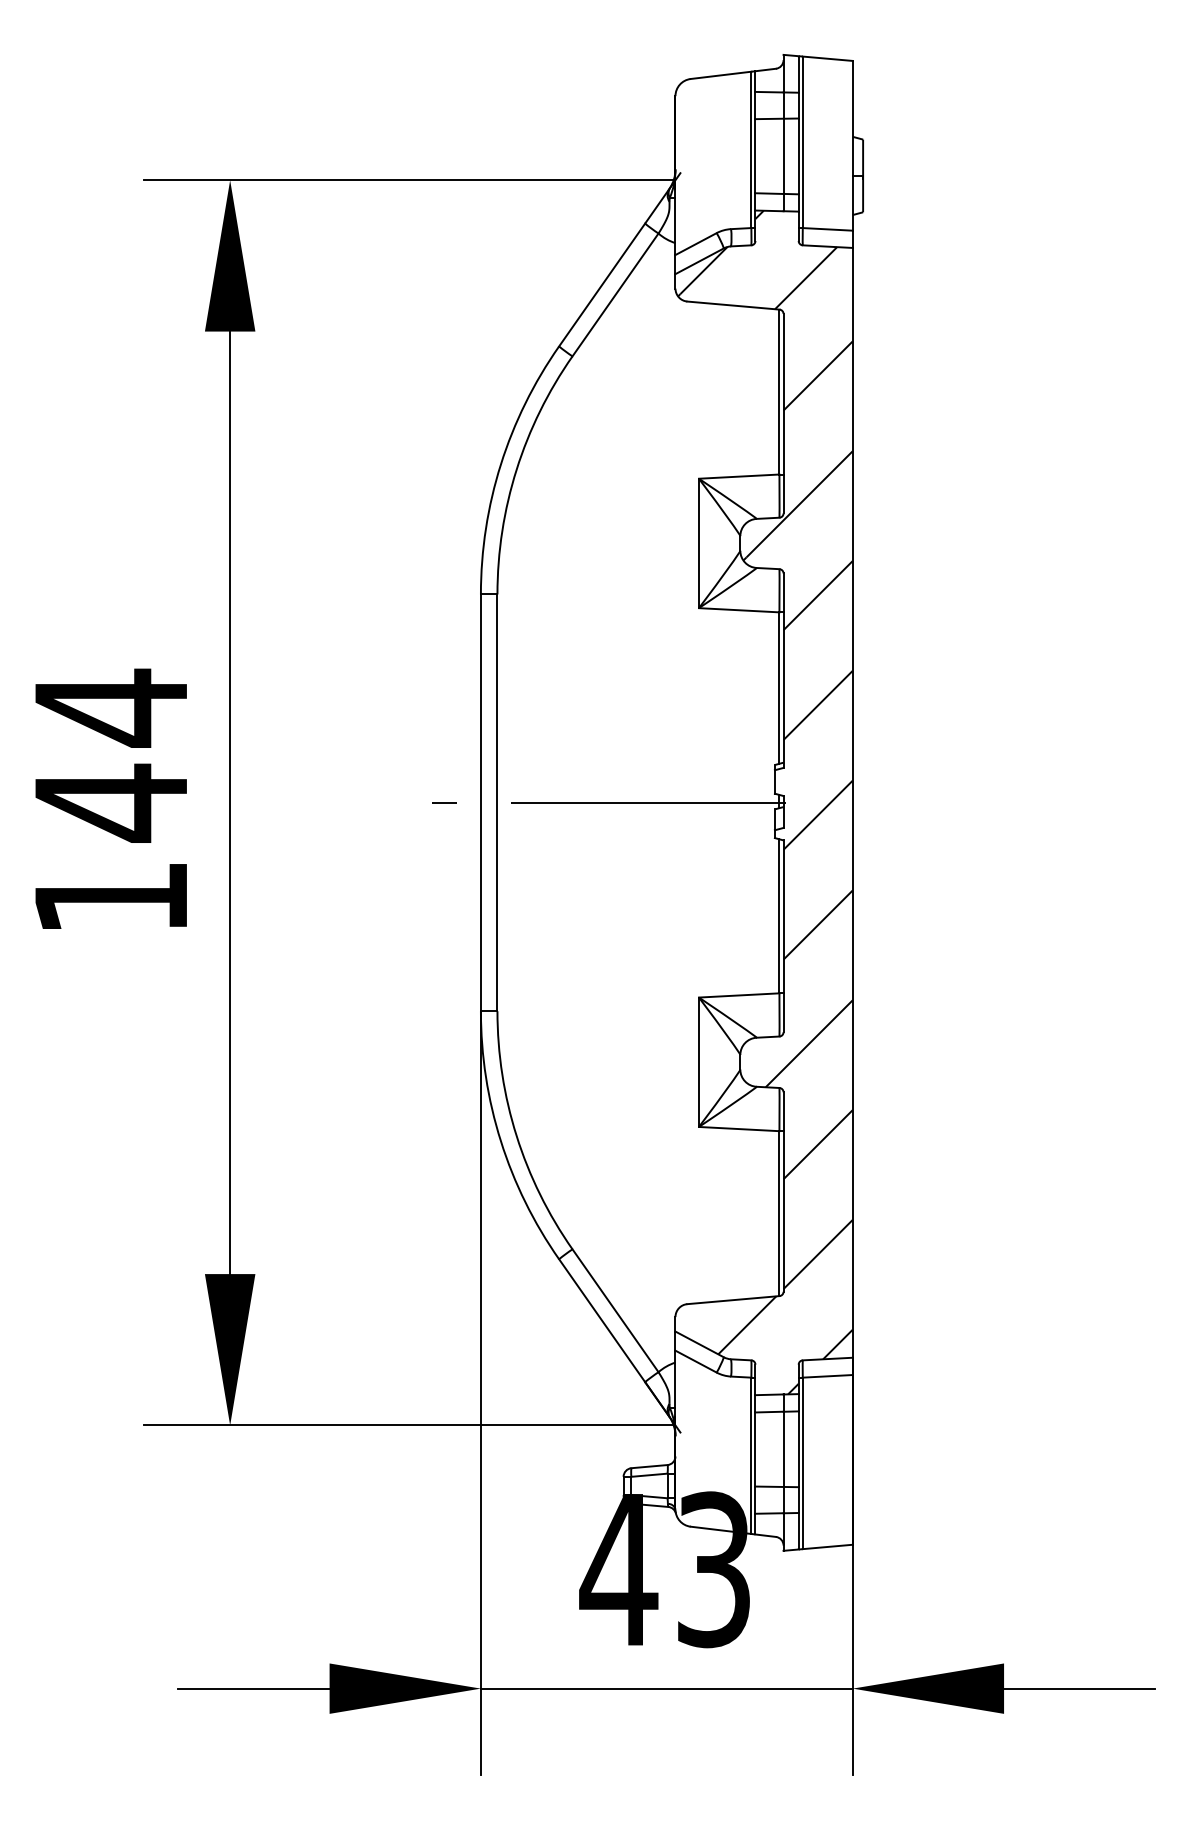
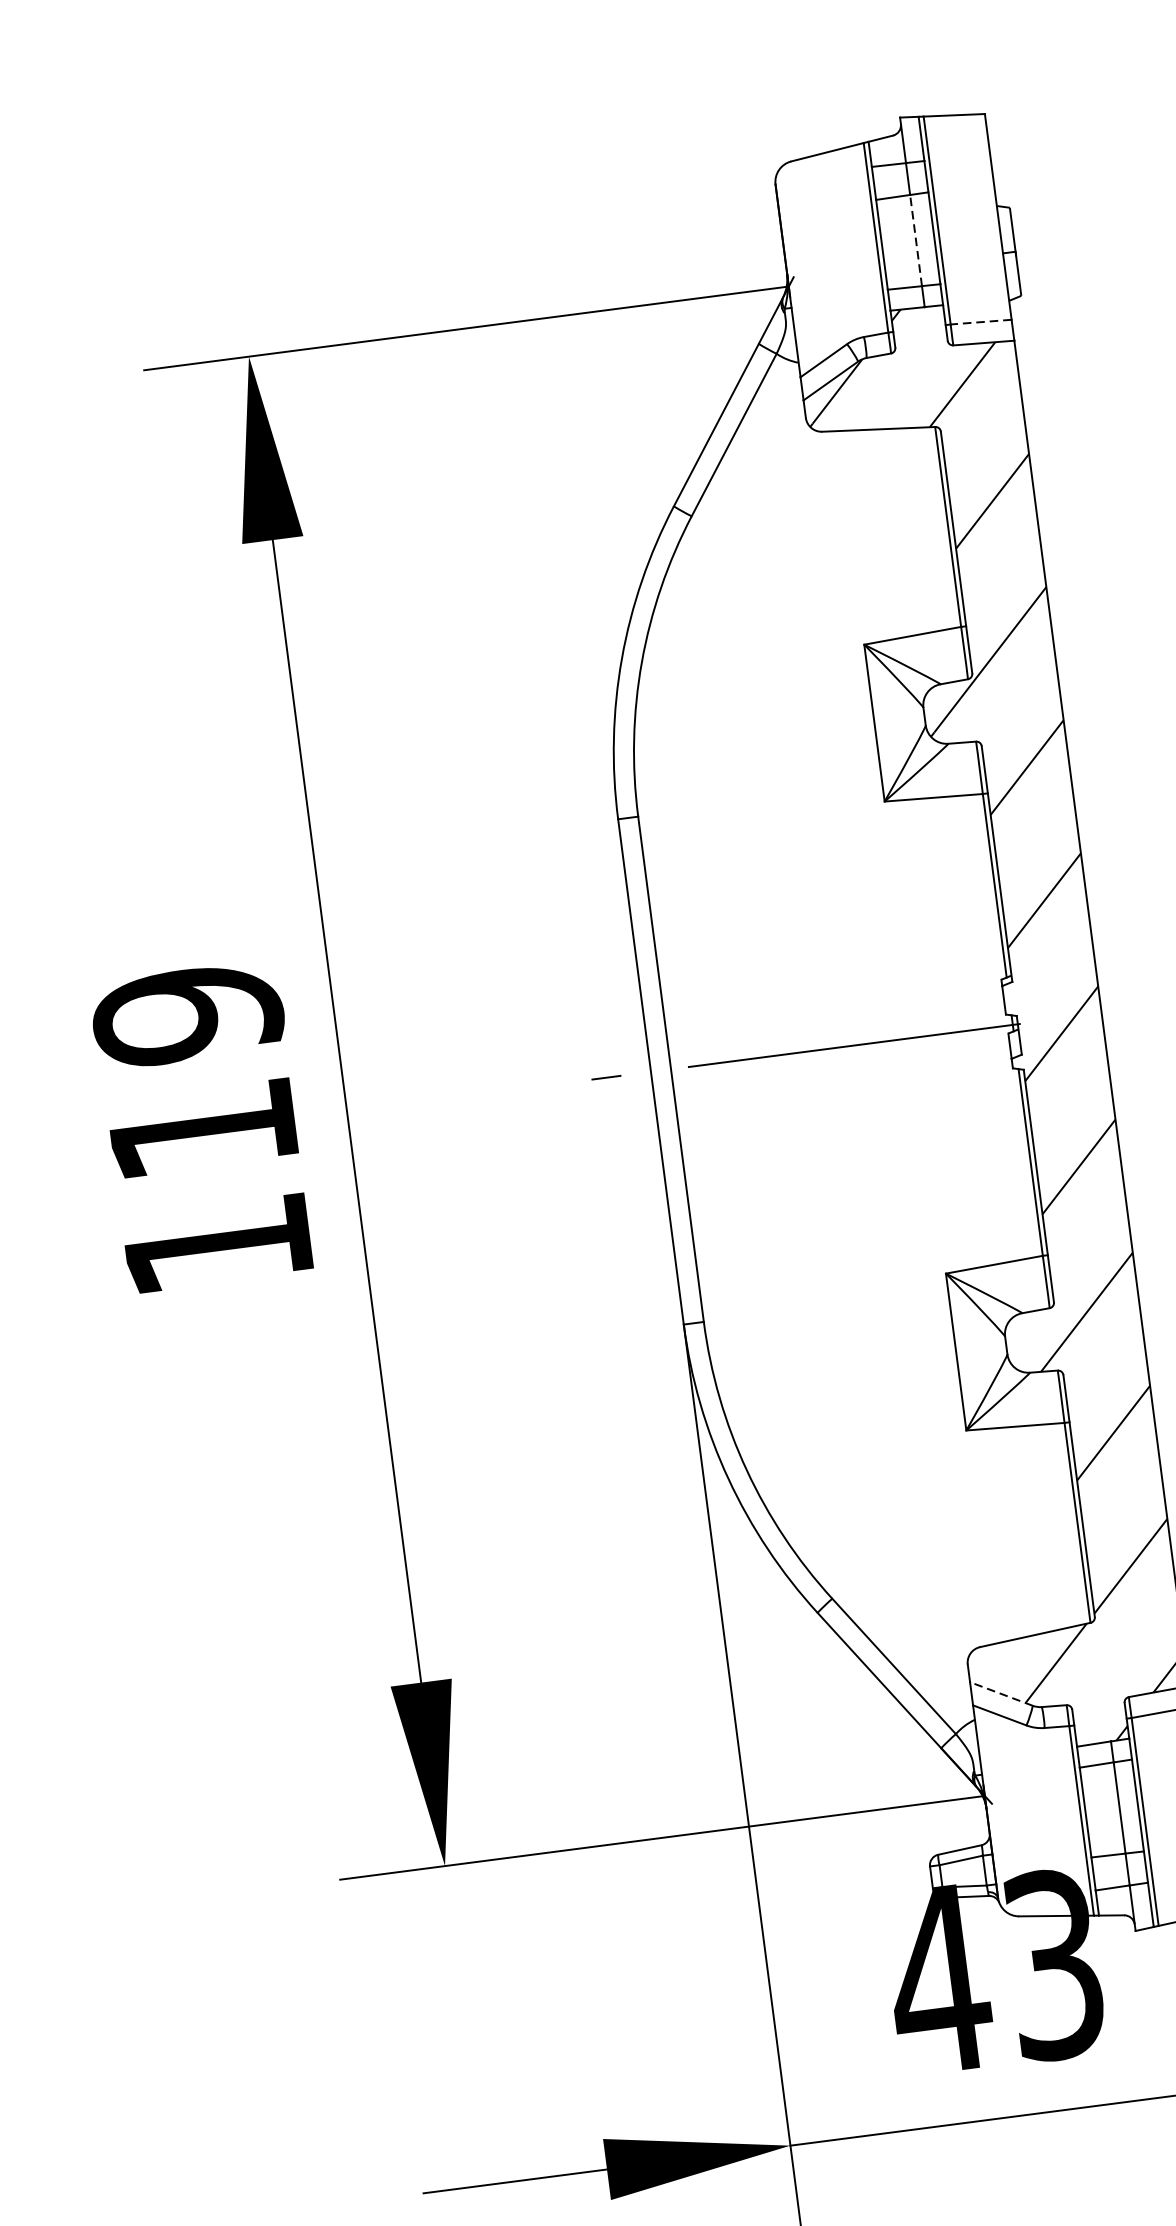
line: (783, 156) -> (916, 240), solid -> dashed
line: (827, 229) -> (980, 322), solid -> dashed
text: (110, 755) -> (194, 1072), 144 -> 119
line: (699, 1344) -> (1001, 1694), solid -> dashed

